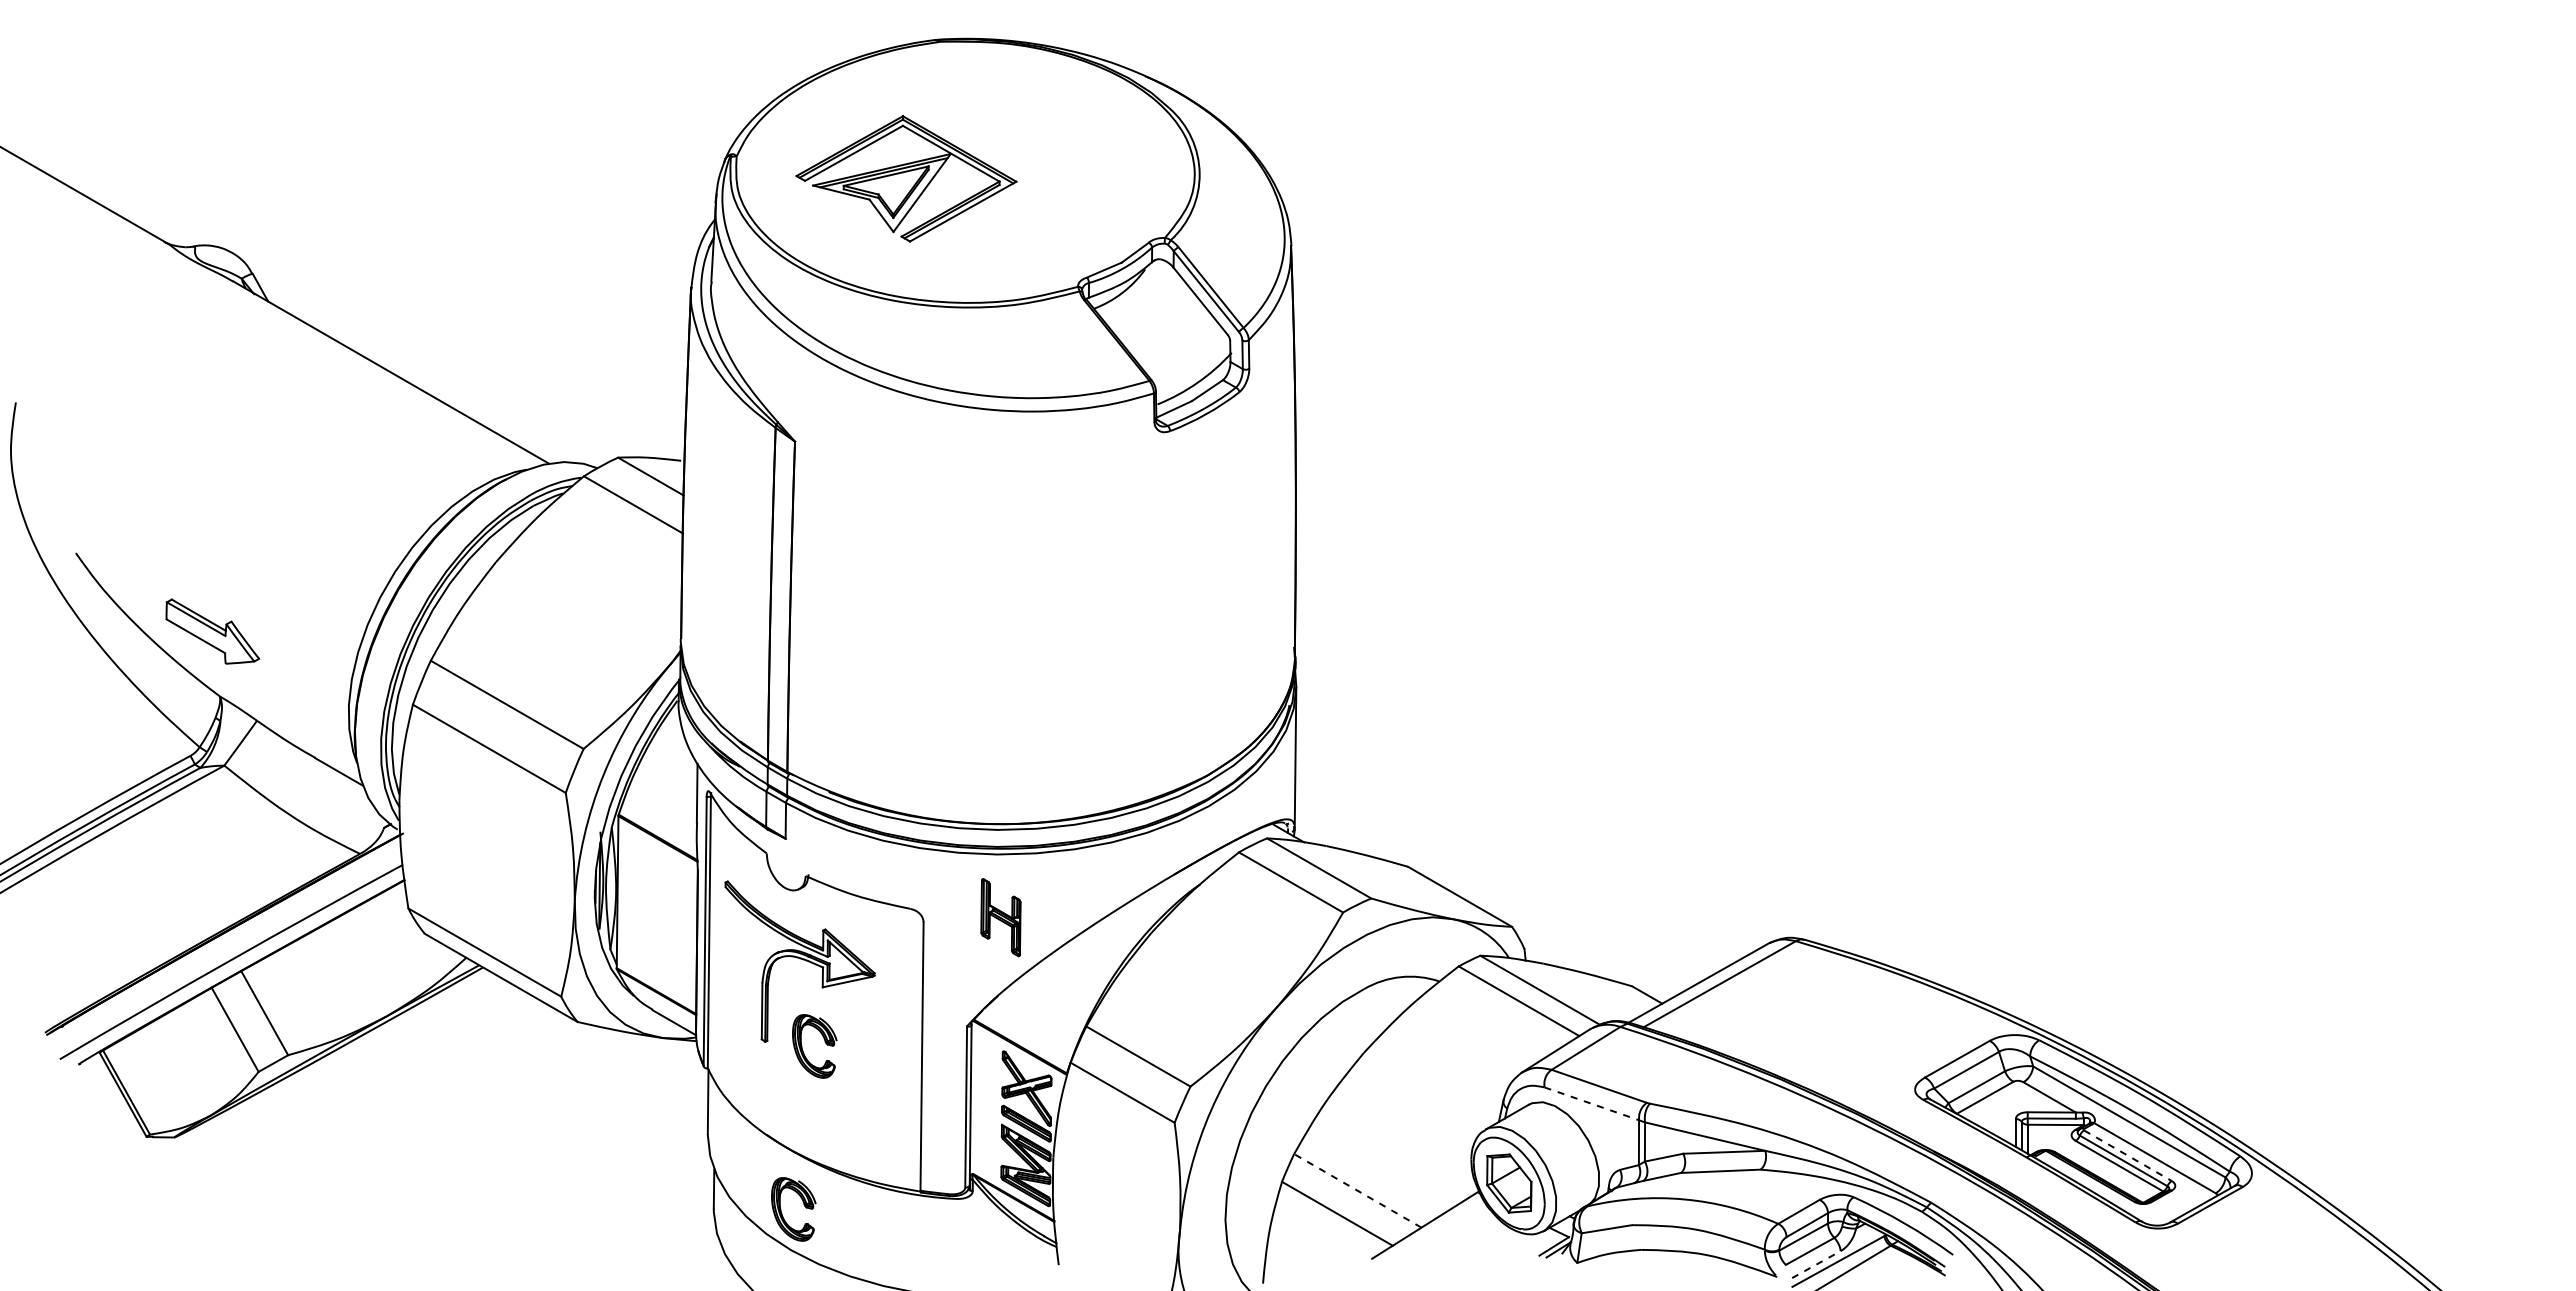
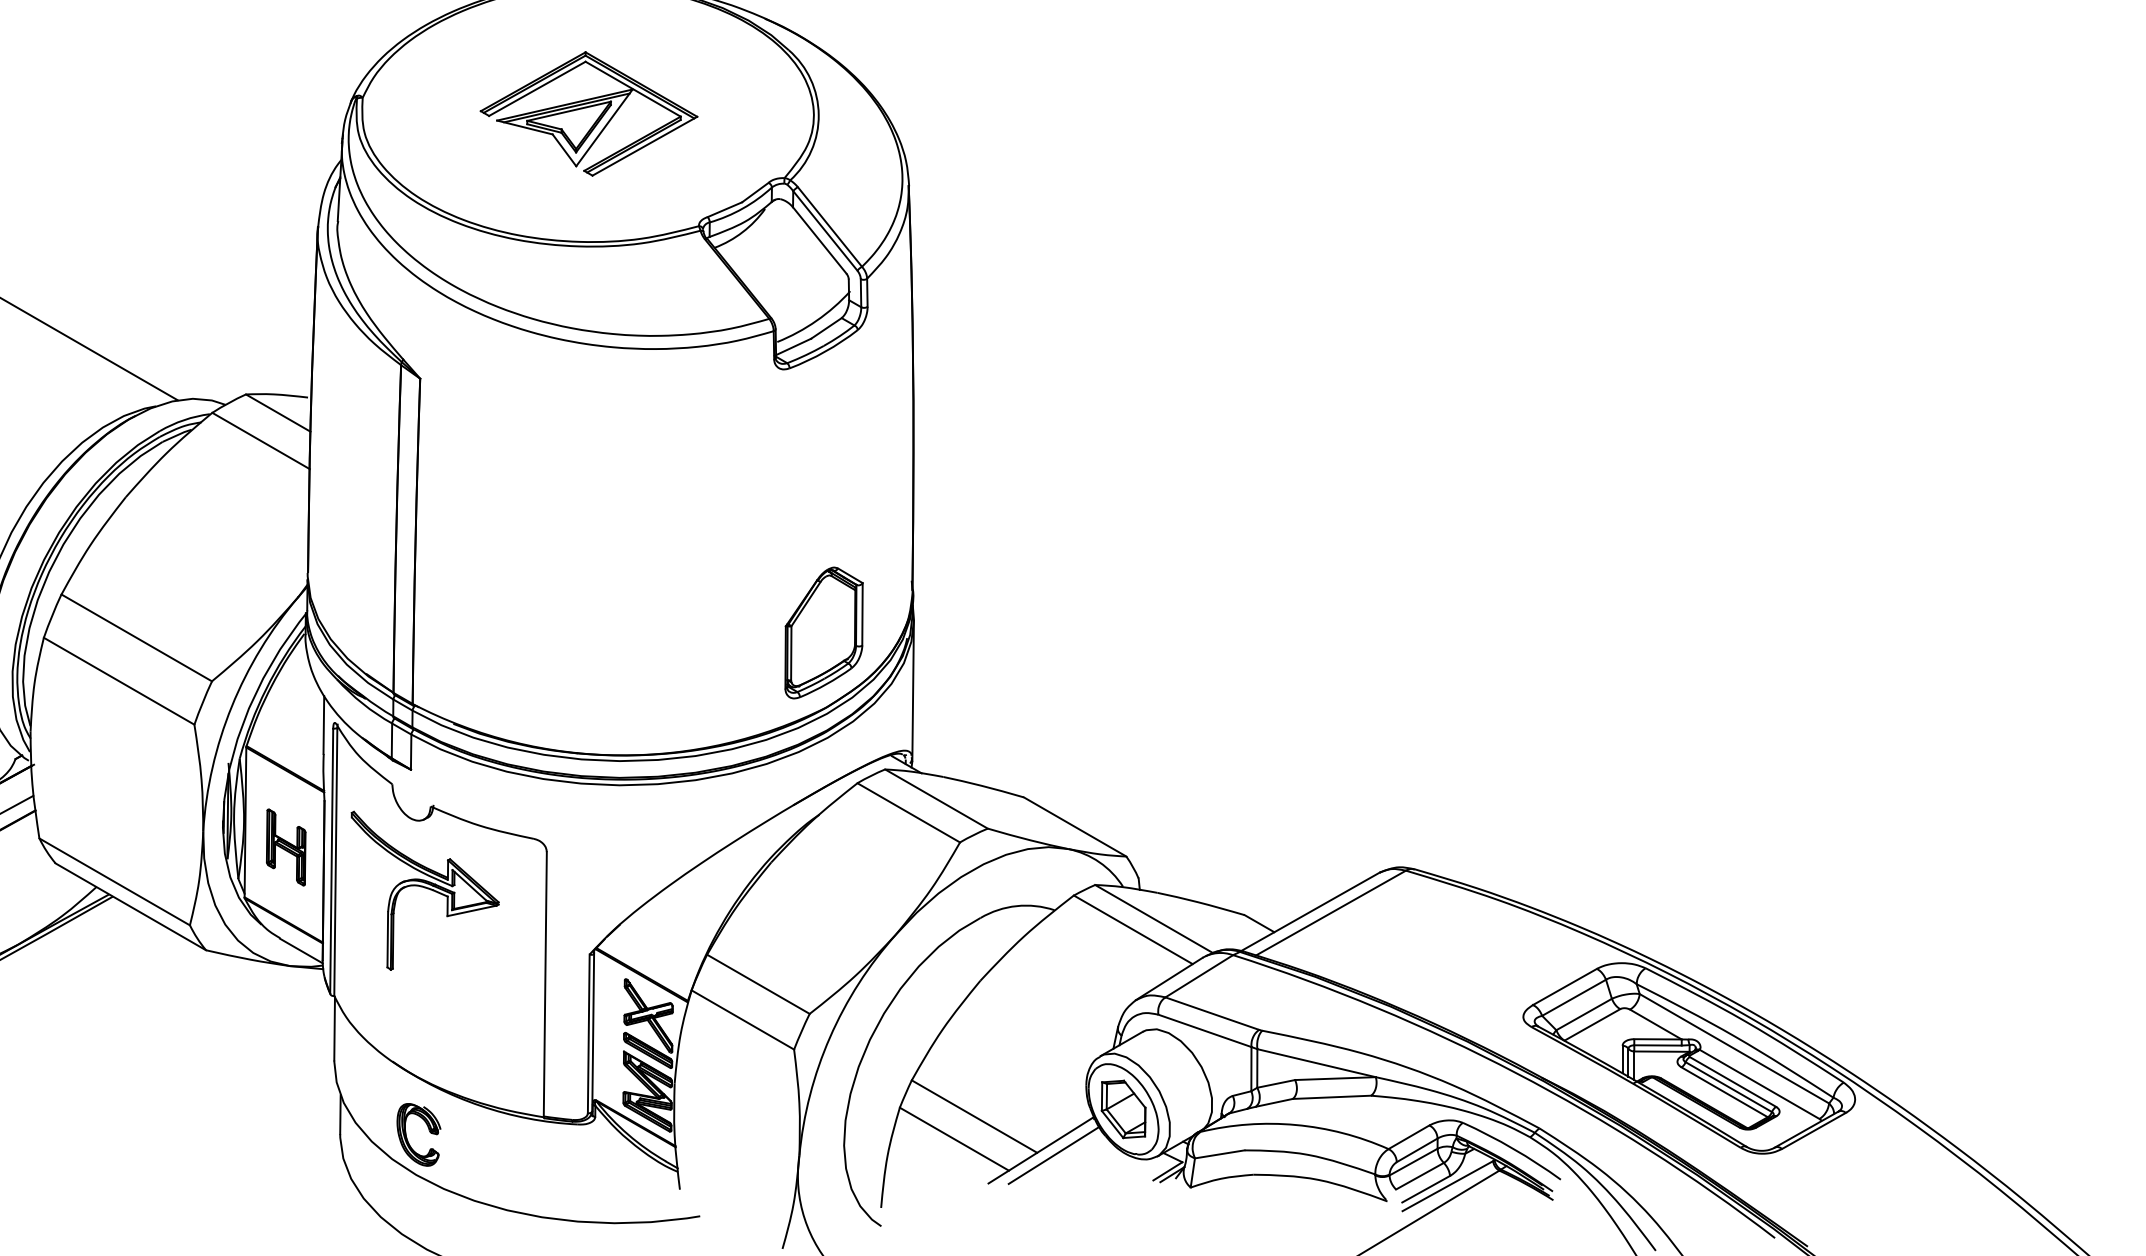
part: (906, 178) -> (589, 113), moved
part: (1204, 699) -> (823, 632), added
part: (1000, 917) -> (285, 847), moved
part: (824, 1041) -> (449, 969), removed
line: (1592, 1104) -> (1205, 1031), dashed -> solid
line: (2127, 1155) -> (1732, 1081), dashed -> solid
line: (1357, 1190) -> (974, 1116), dashed -> solid
line: (1438, 1230) -> (1053, 1155), added
line: (1816, 1264) -> (1426, 1189), dashed -> solid

